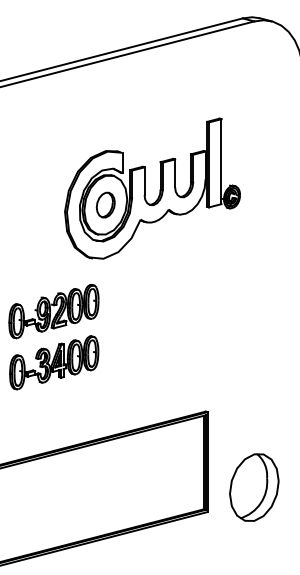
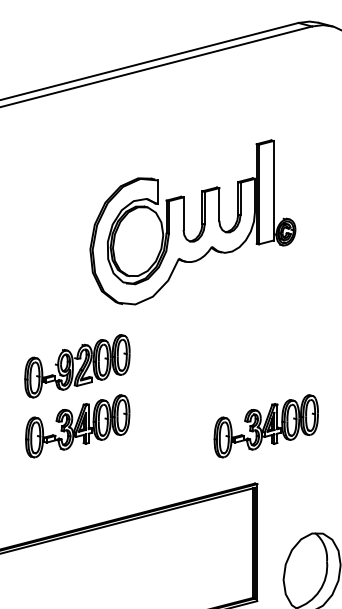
part: (105, 204) -> (137, 240), removed
part: (215, 362) -> (266, 425), added

